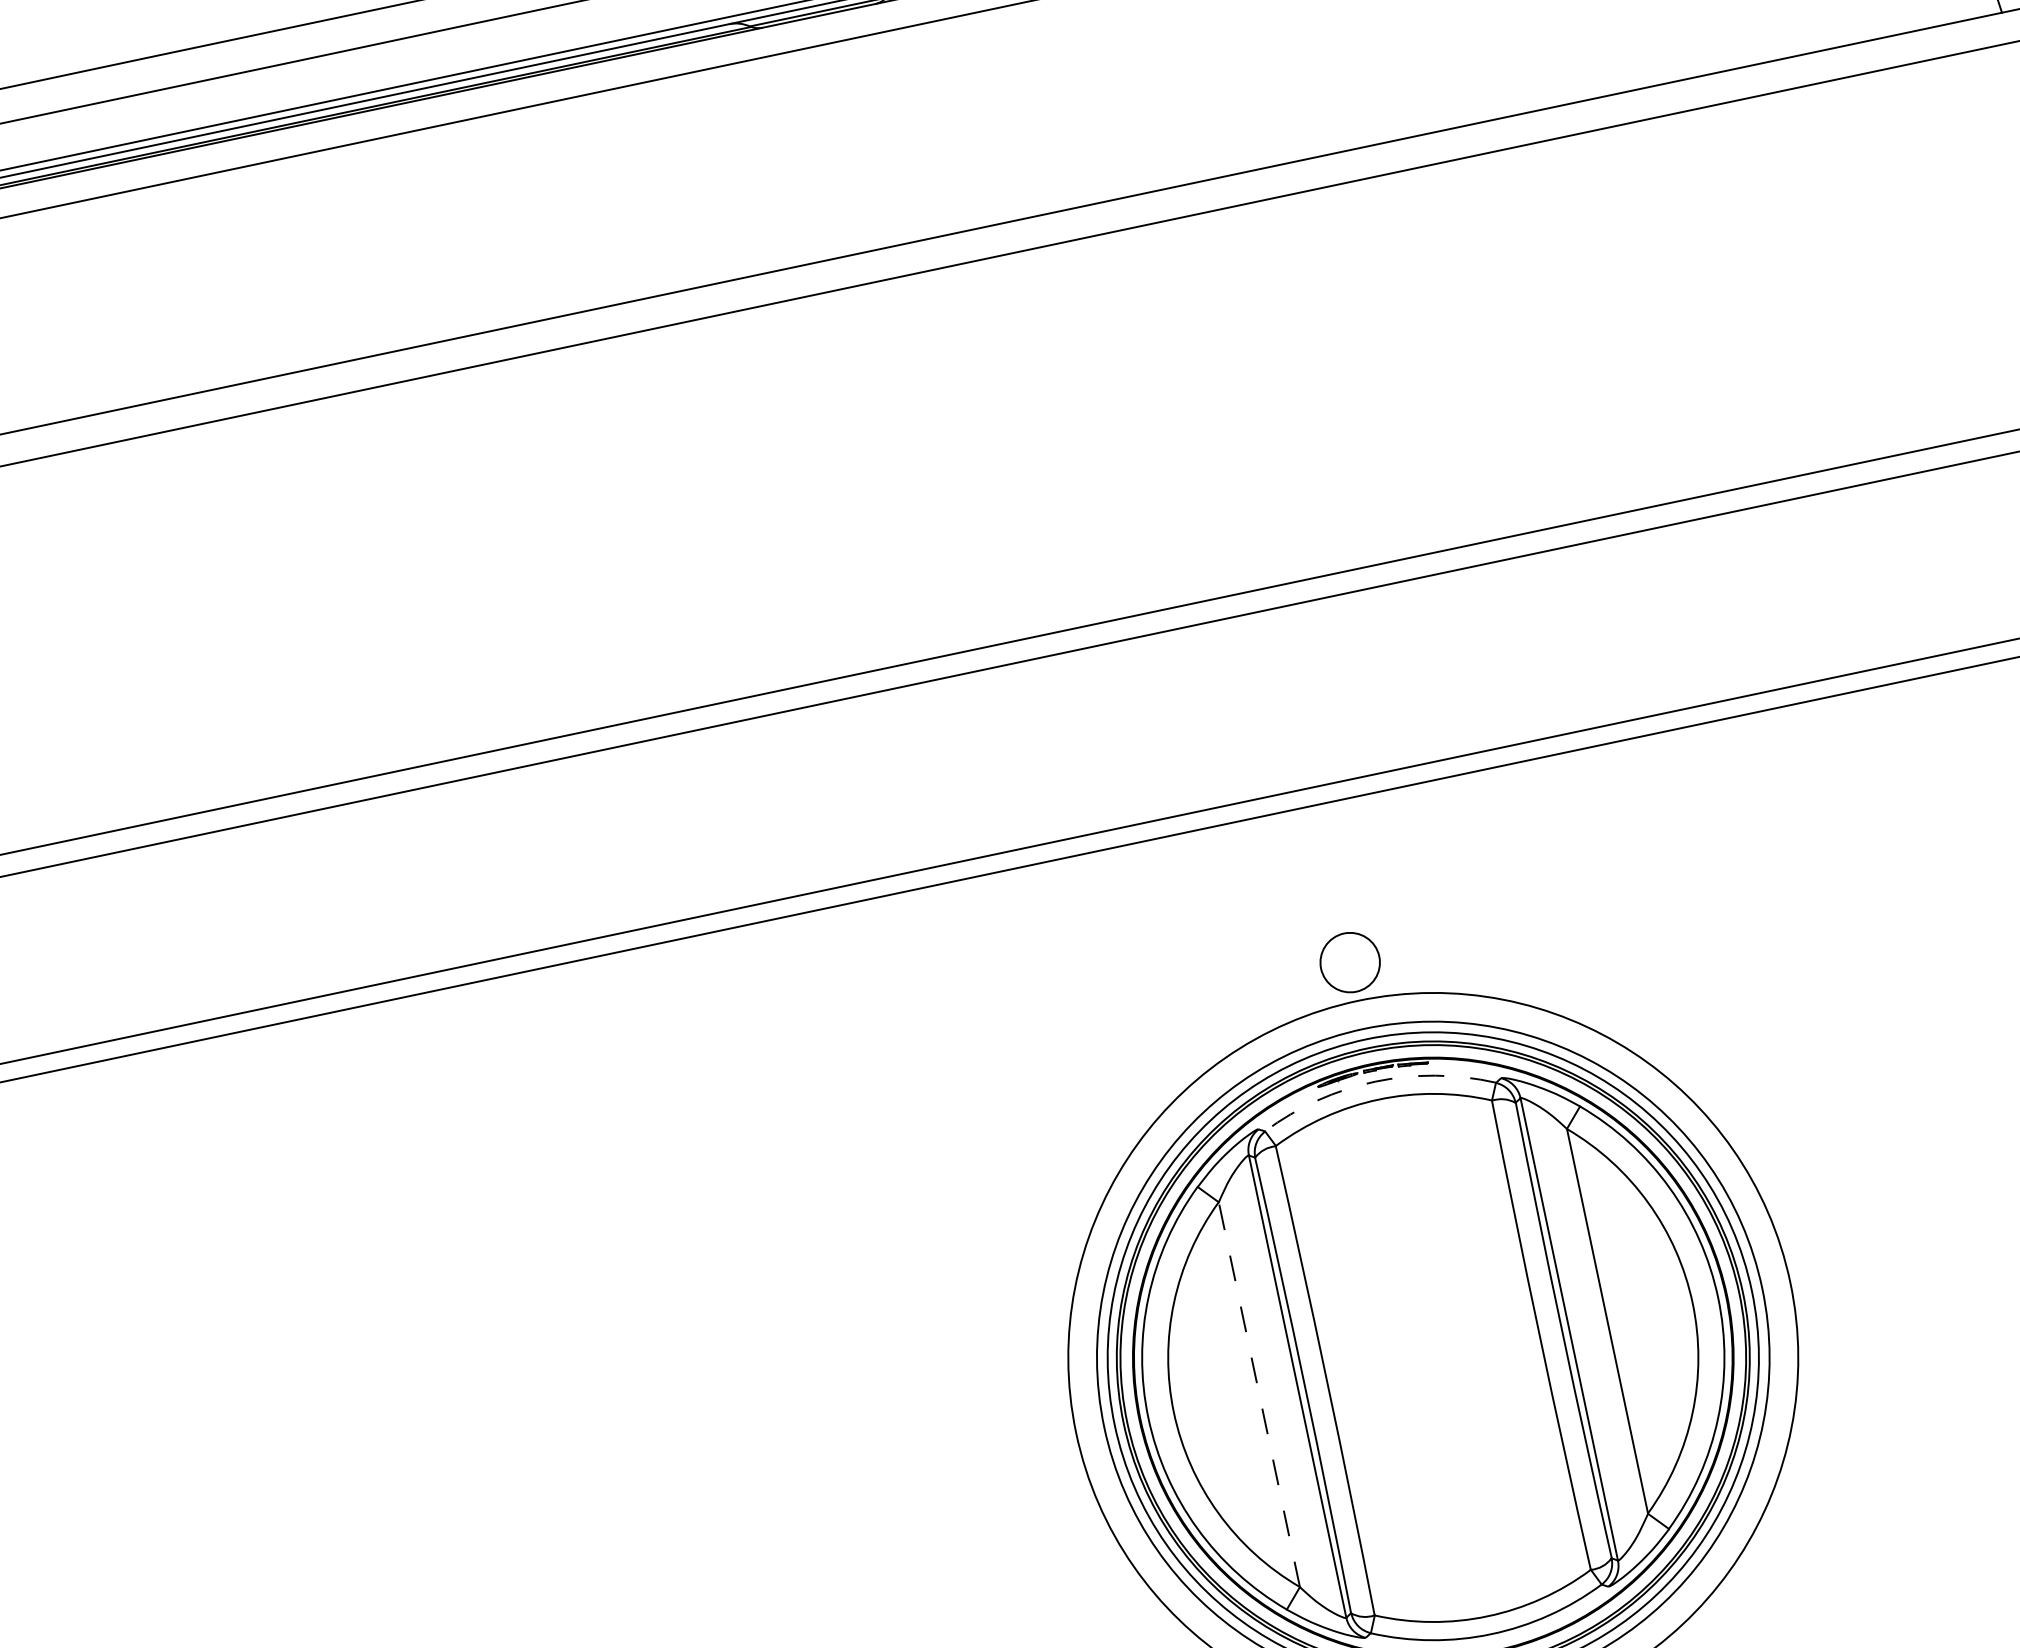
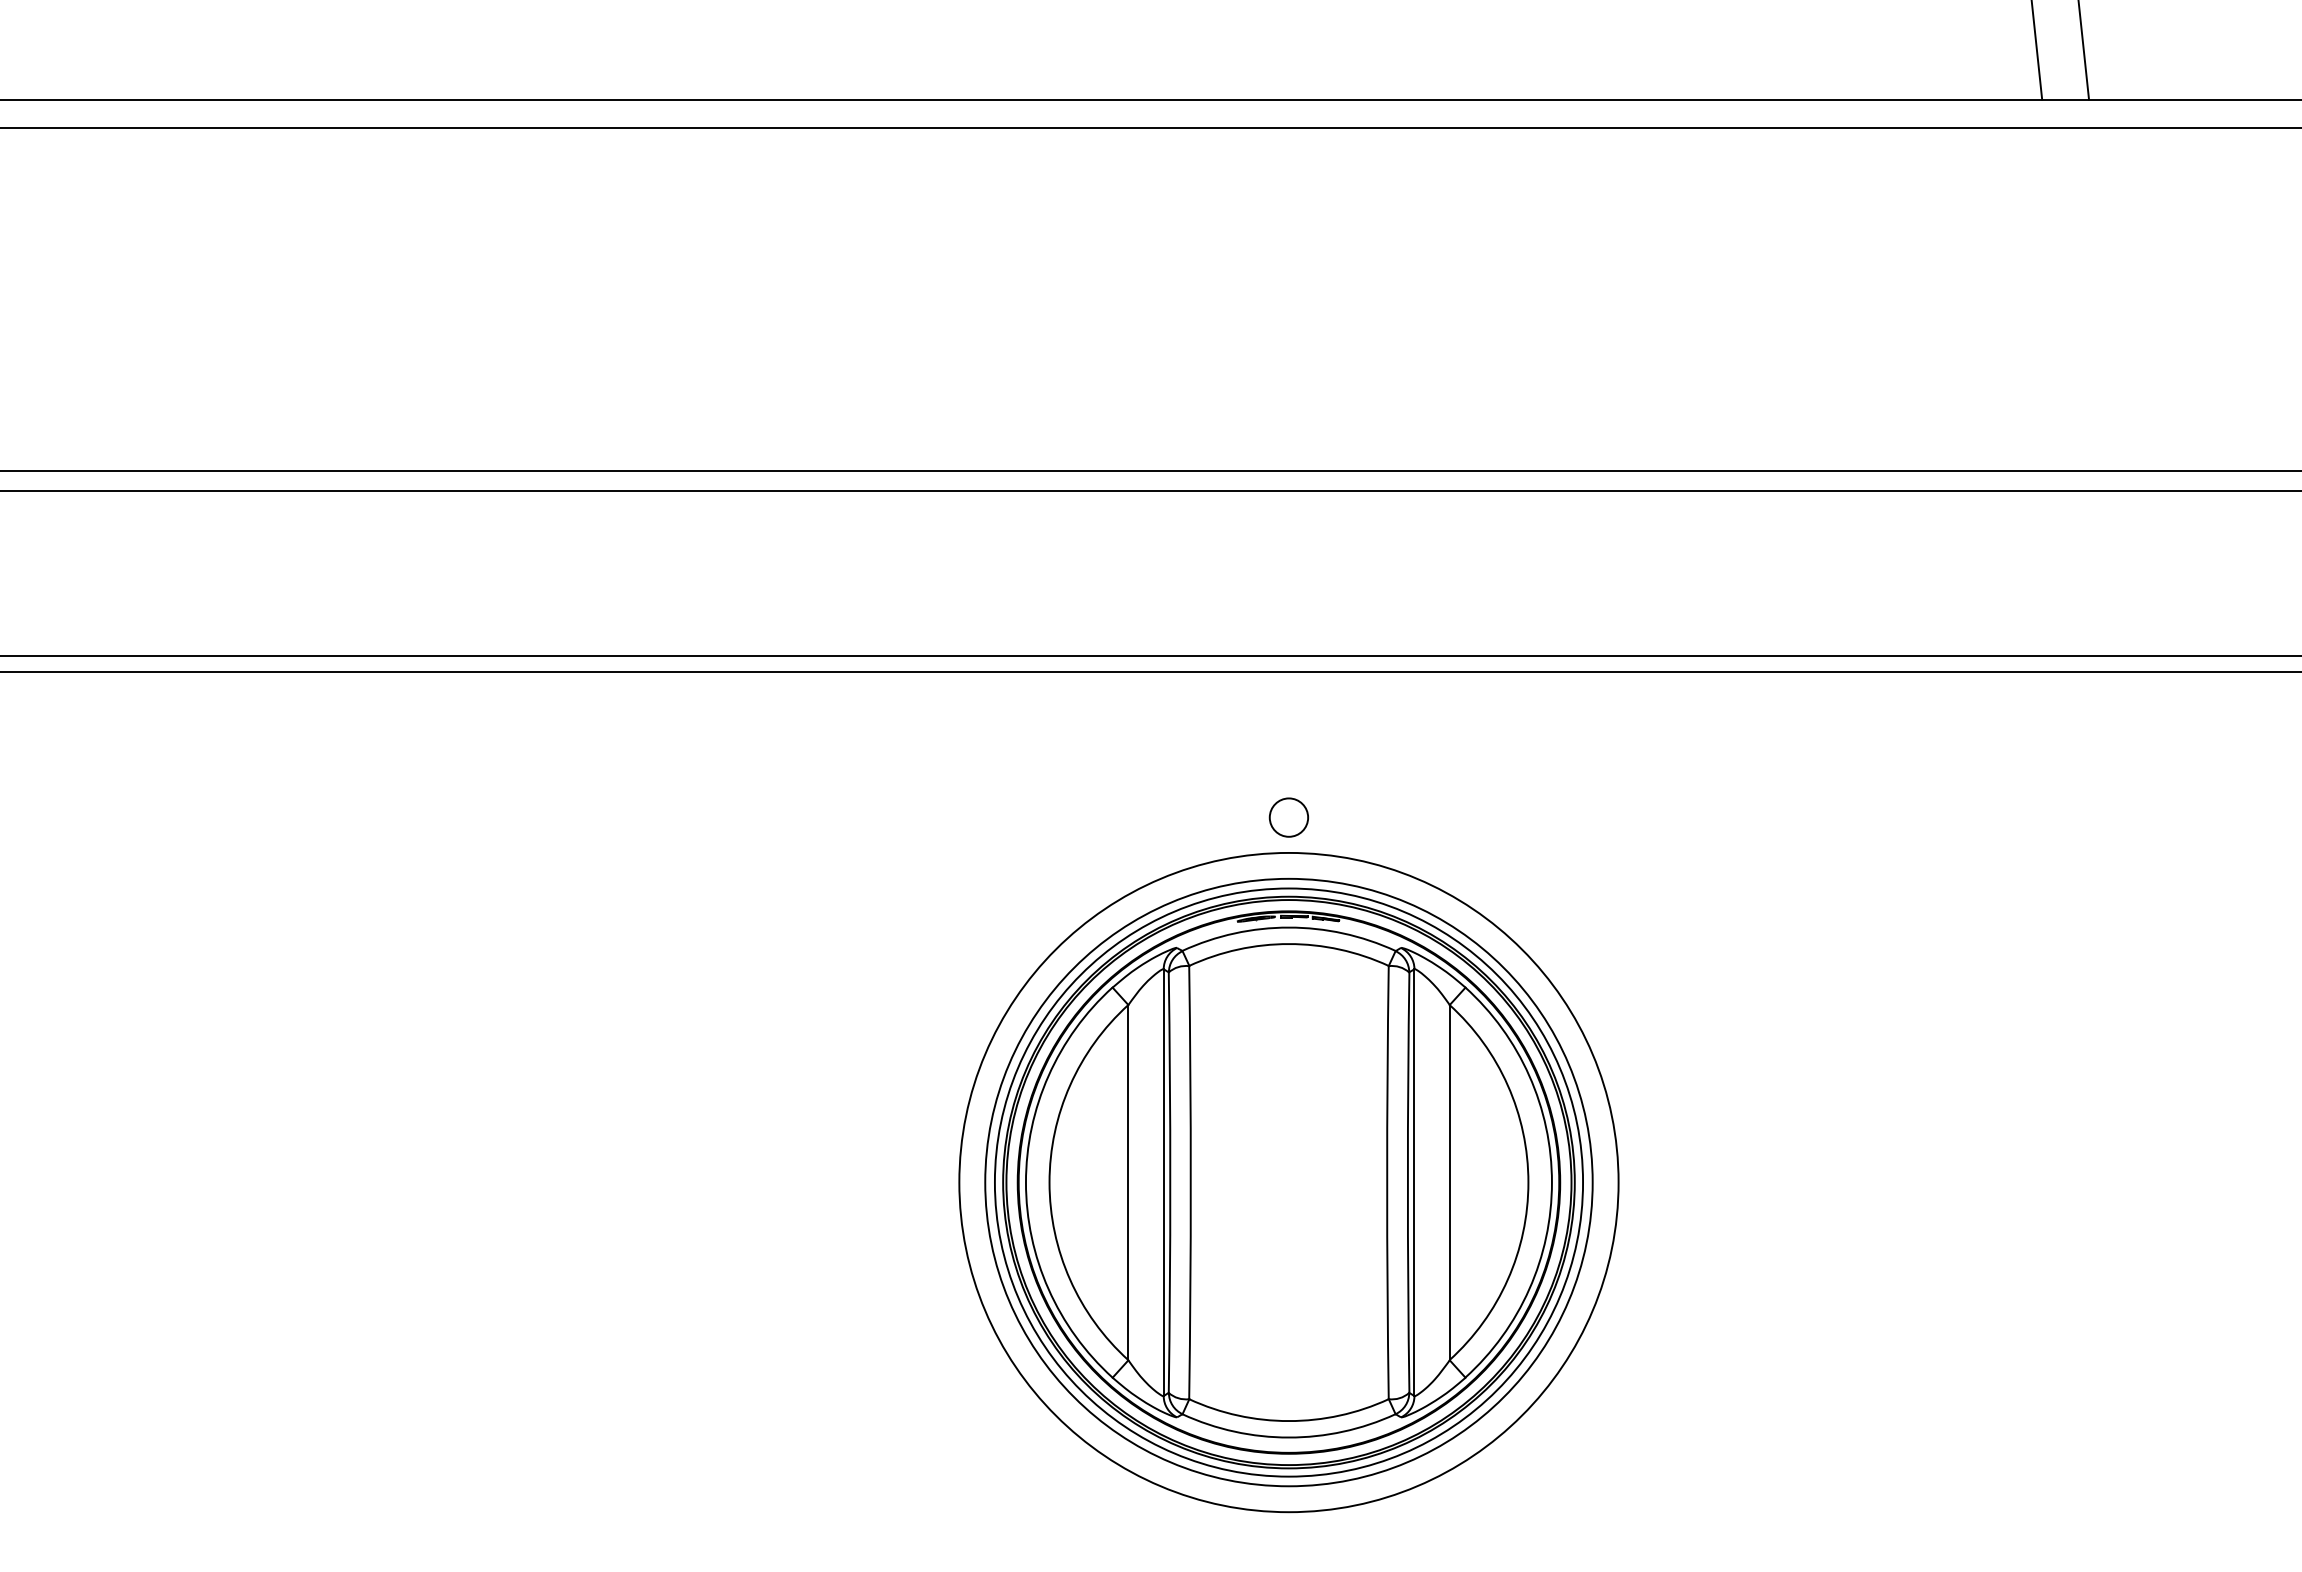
circle: (1349, 962) -> (1288, 817), size x0.71
arc: (1374, 1081) -> (1288, 927), dashed -> solid
line: (1259, 1394) -> (1128, 1182), dashed -> solid

